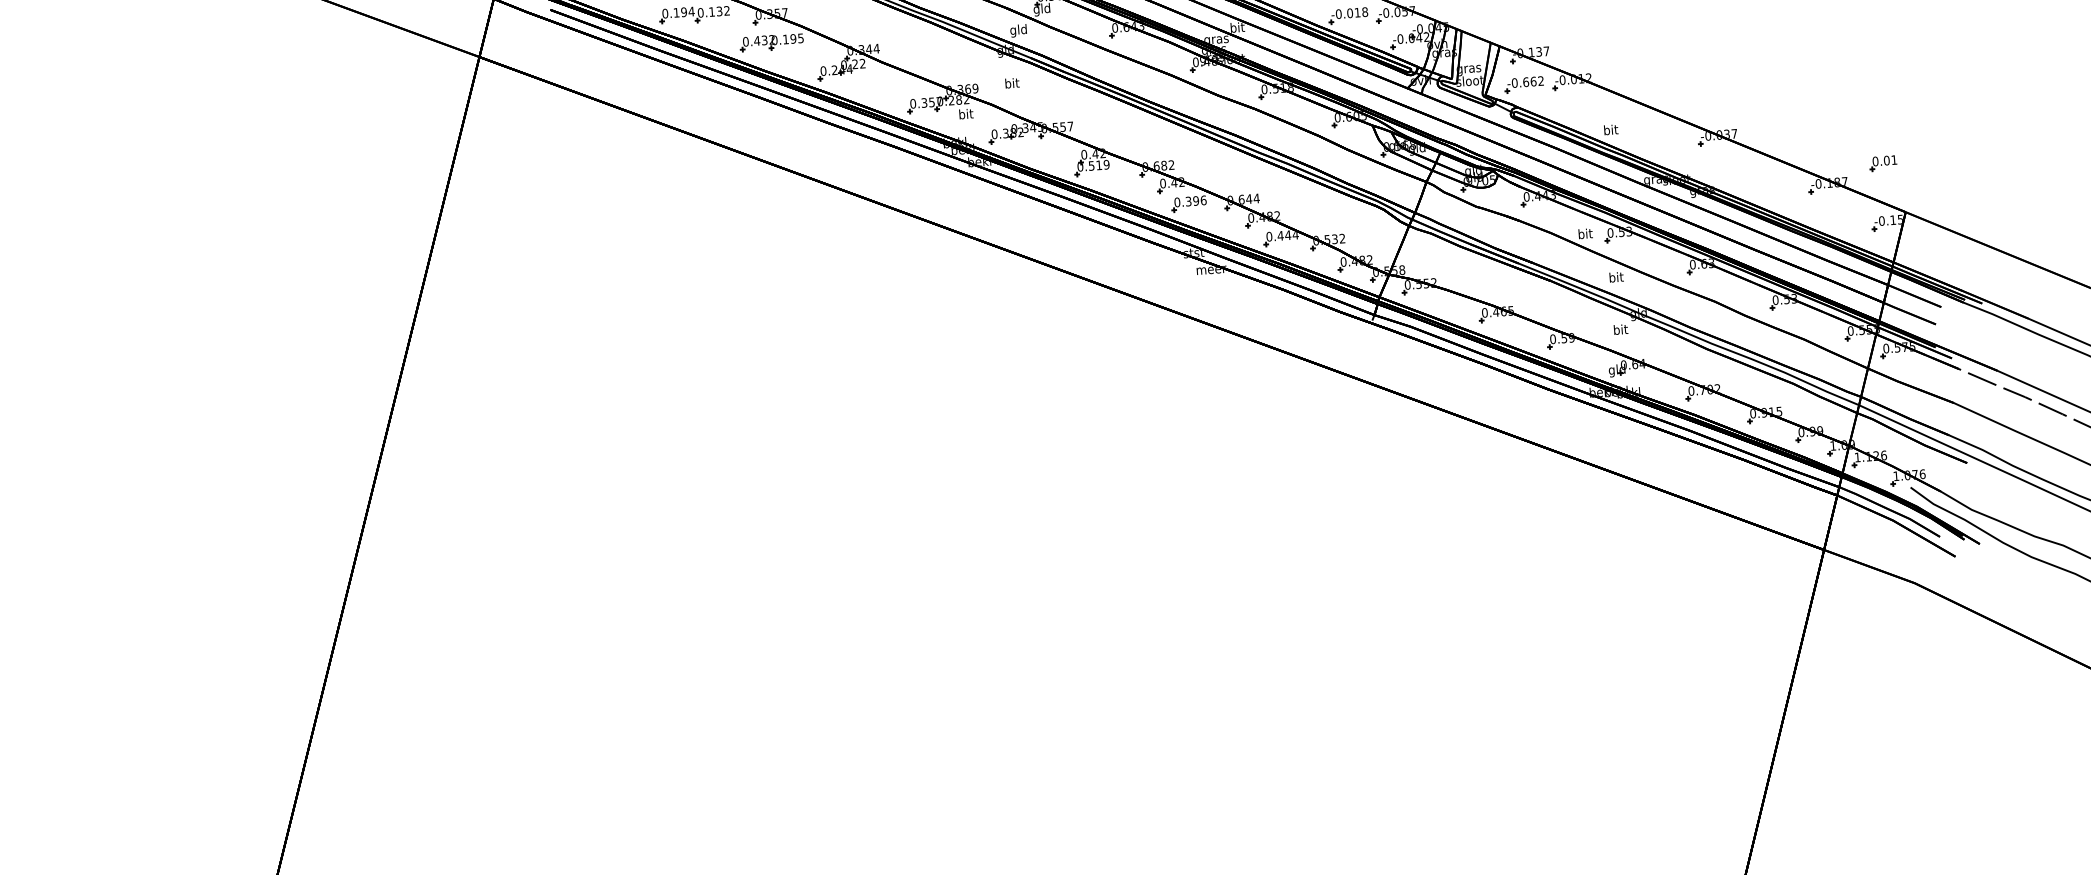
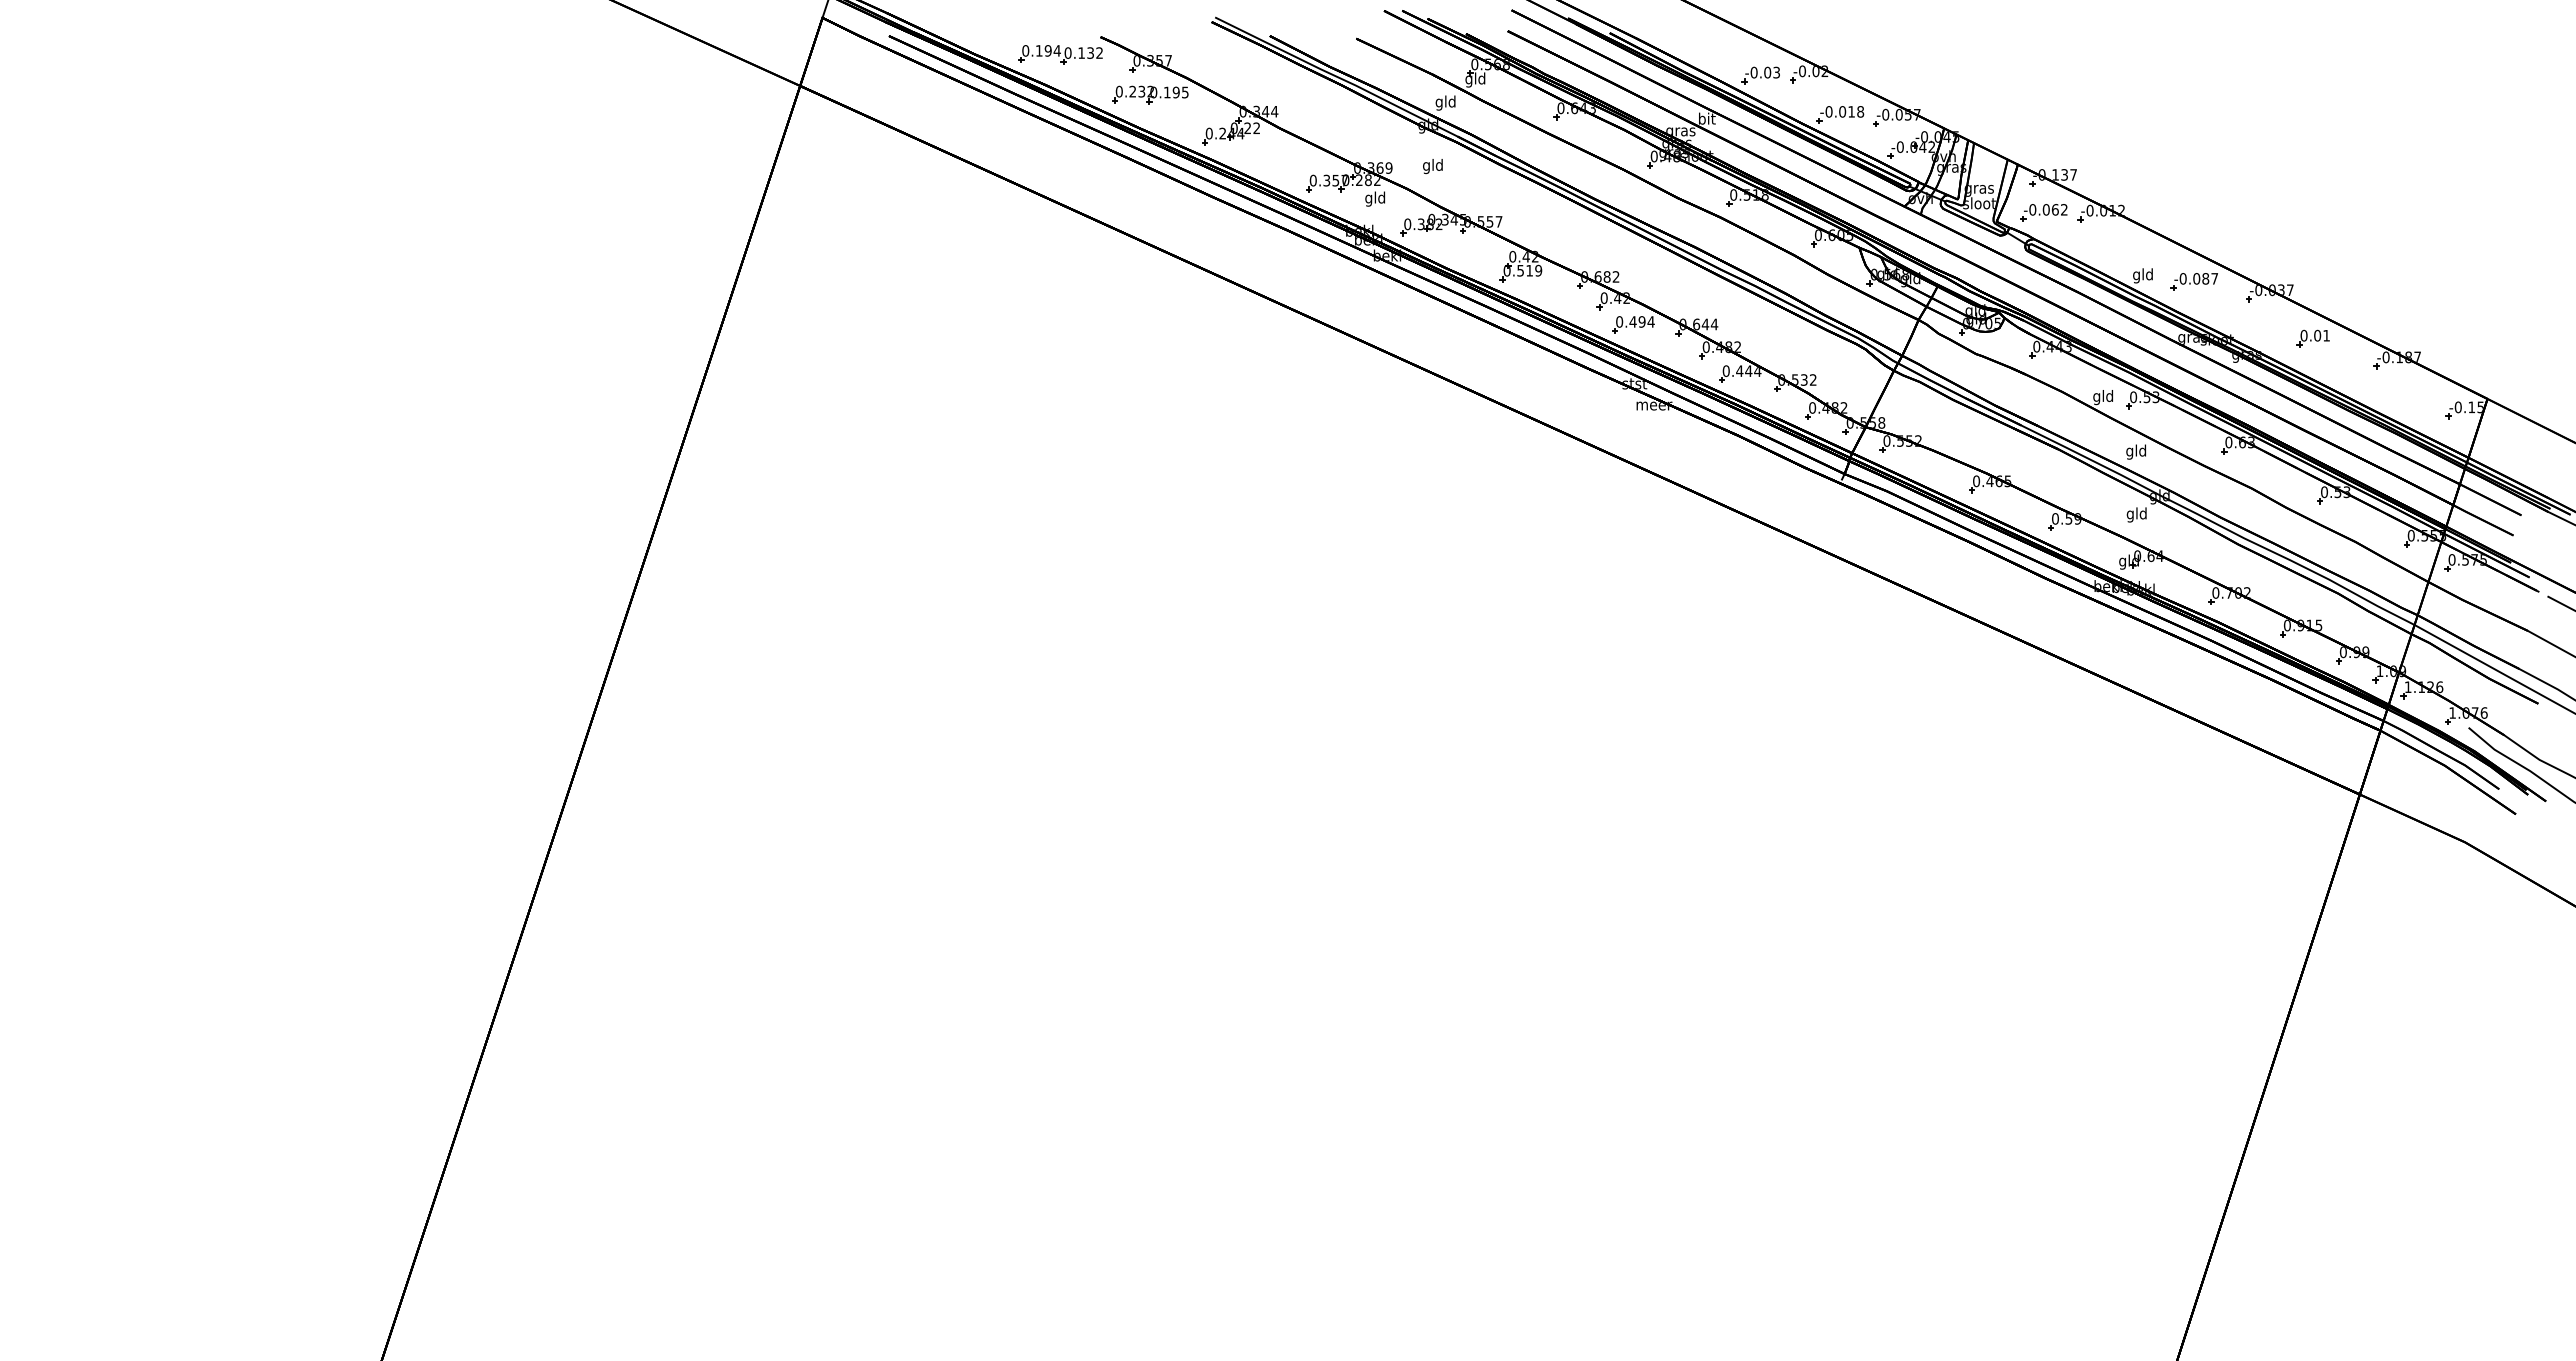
text: (756, 40) -> (1132, 91), 0.432 -> 0.232
text: (1526, 81) -> (2046, 209), -0.662 -> -0.062
text: (1011, 84) -> (1432, 166), bit -> gld
text: (966, 114) -> (1375, 198), bit -> gld
text: (1610, 130) -> (2142, 275), bit -> gld
part: (1653, 132) -> (2193, 281), added
part: (1882, 163) -> (2312, 338), moved
text: (1195, 200) -> (1641, 321), 0.396 -> 0.494
text: (1585, 235) -> (2103, 397), bit -> gld
text: (1616, 278) -> (2136, 451), bit -> gld
text: (1620, 330) -> (2136, 514), bit -> gld

